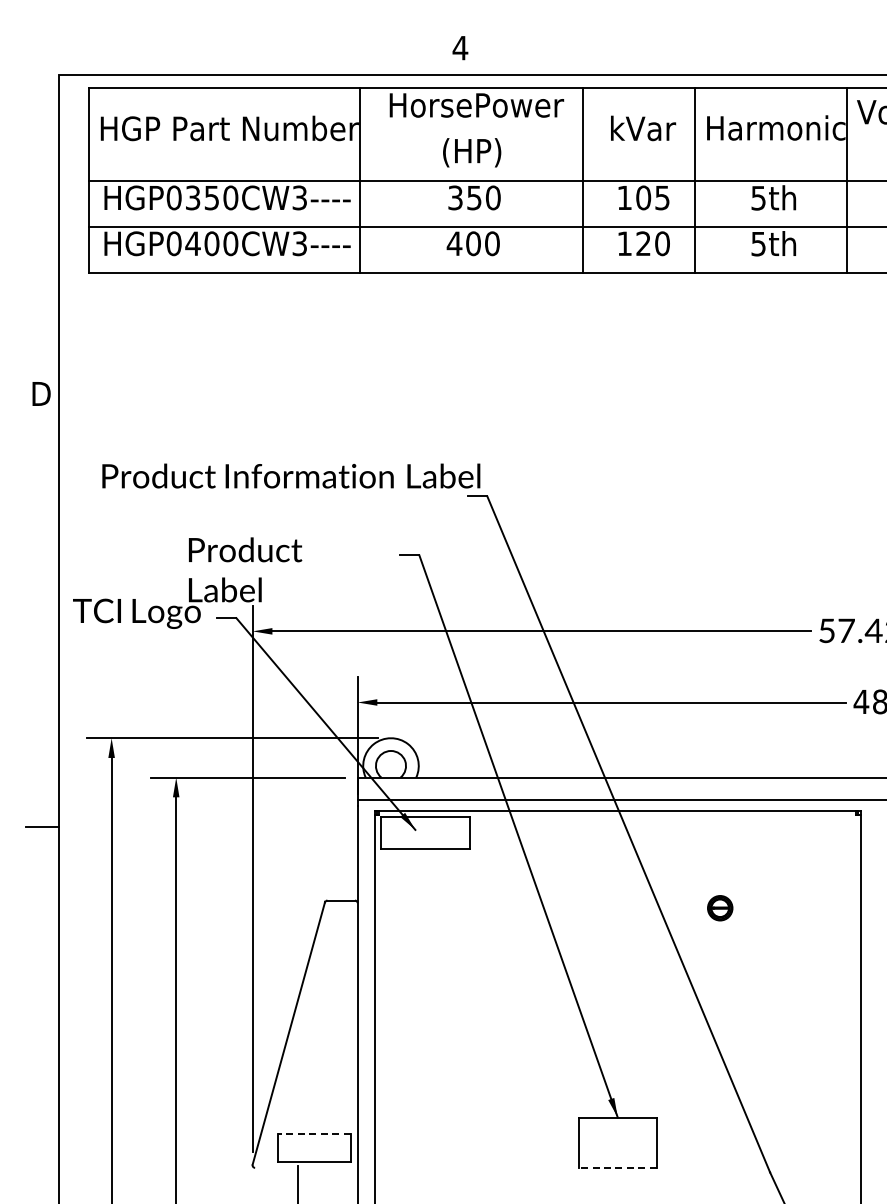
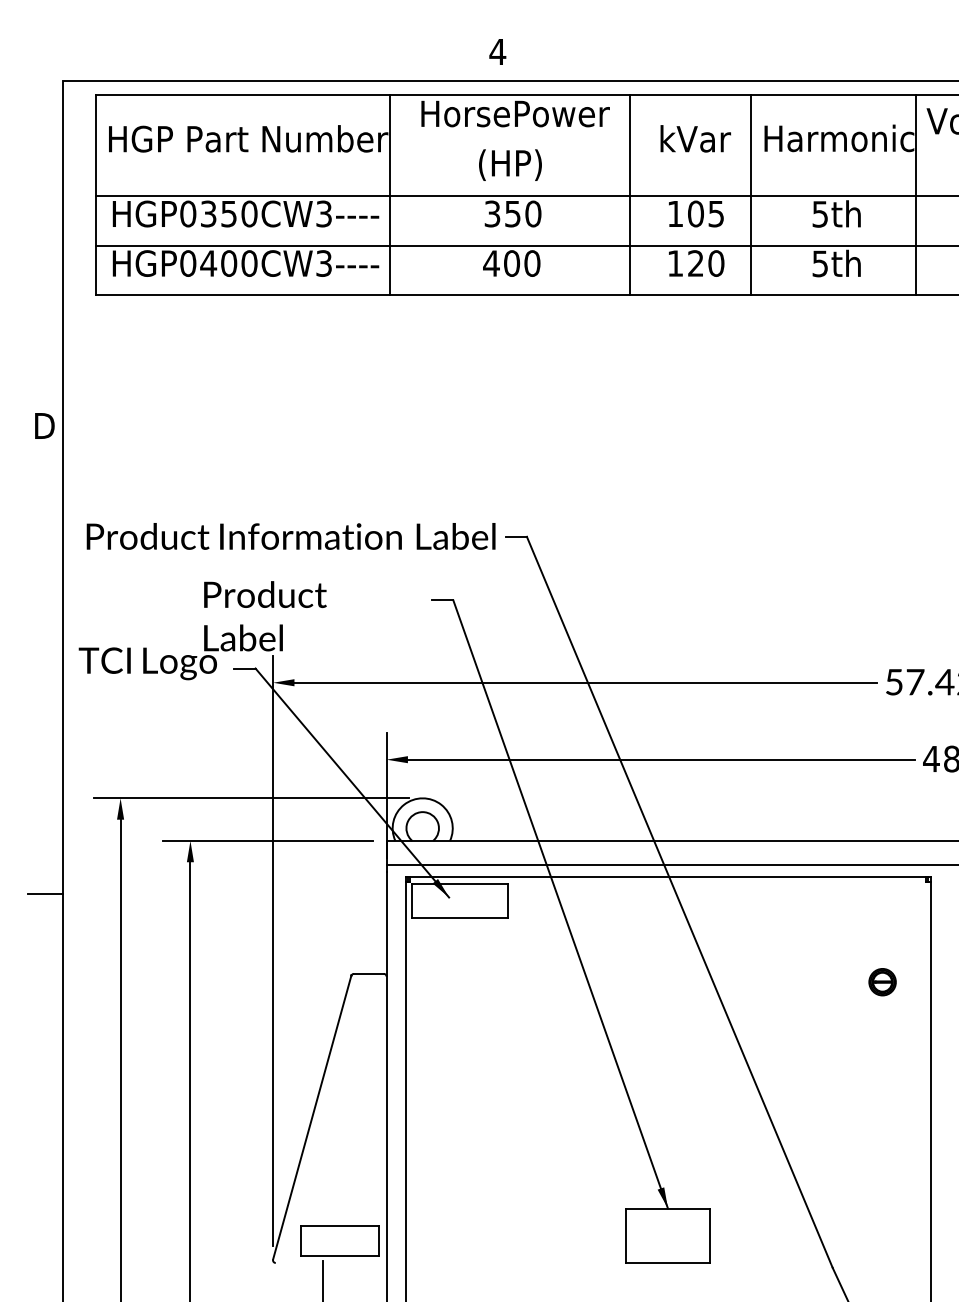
text: (291, 475) -> (291, 535), moved
part: (720, 908) -> (882, 982), moved
line: (313, 1134) -> (338, 1226), dashed -> solid
line: (617, 1167) -> (667, 1262), dashed -> solid

